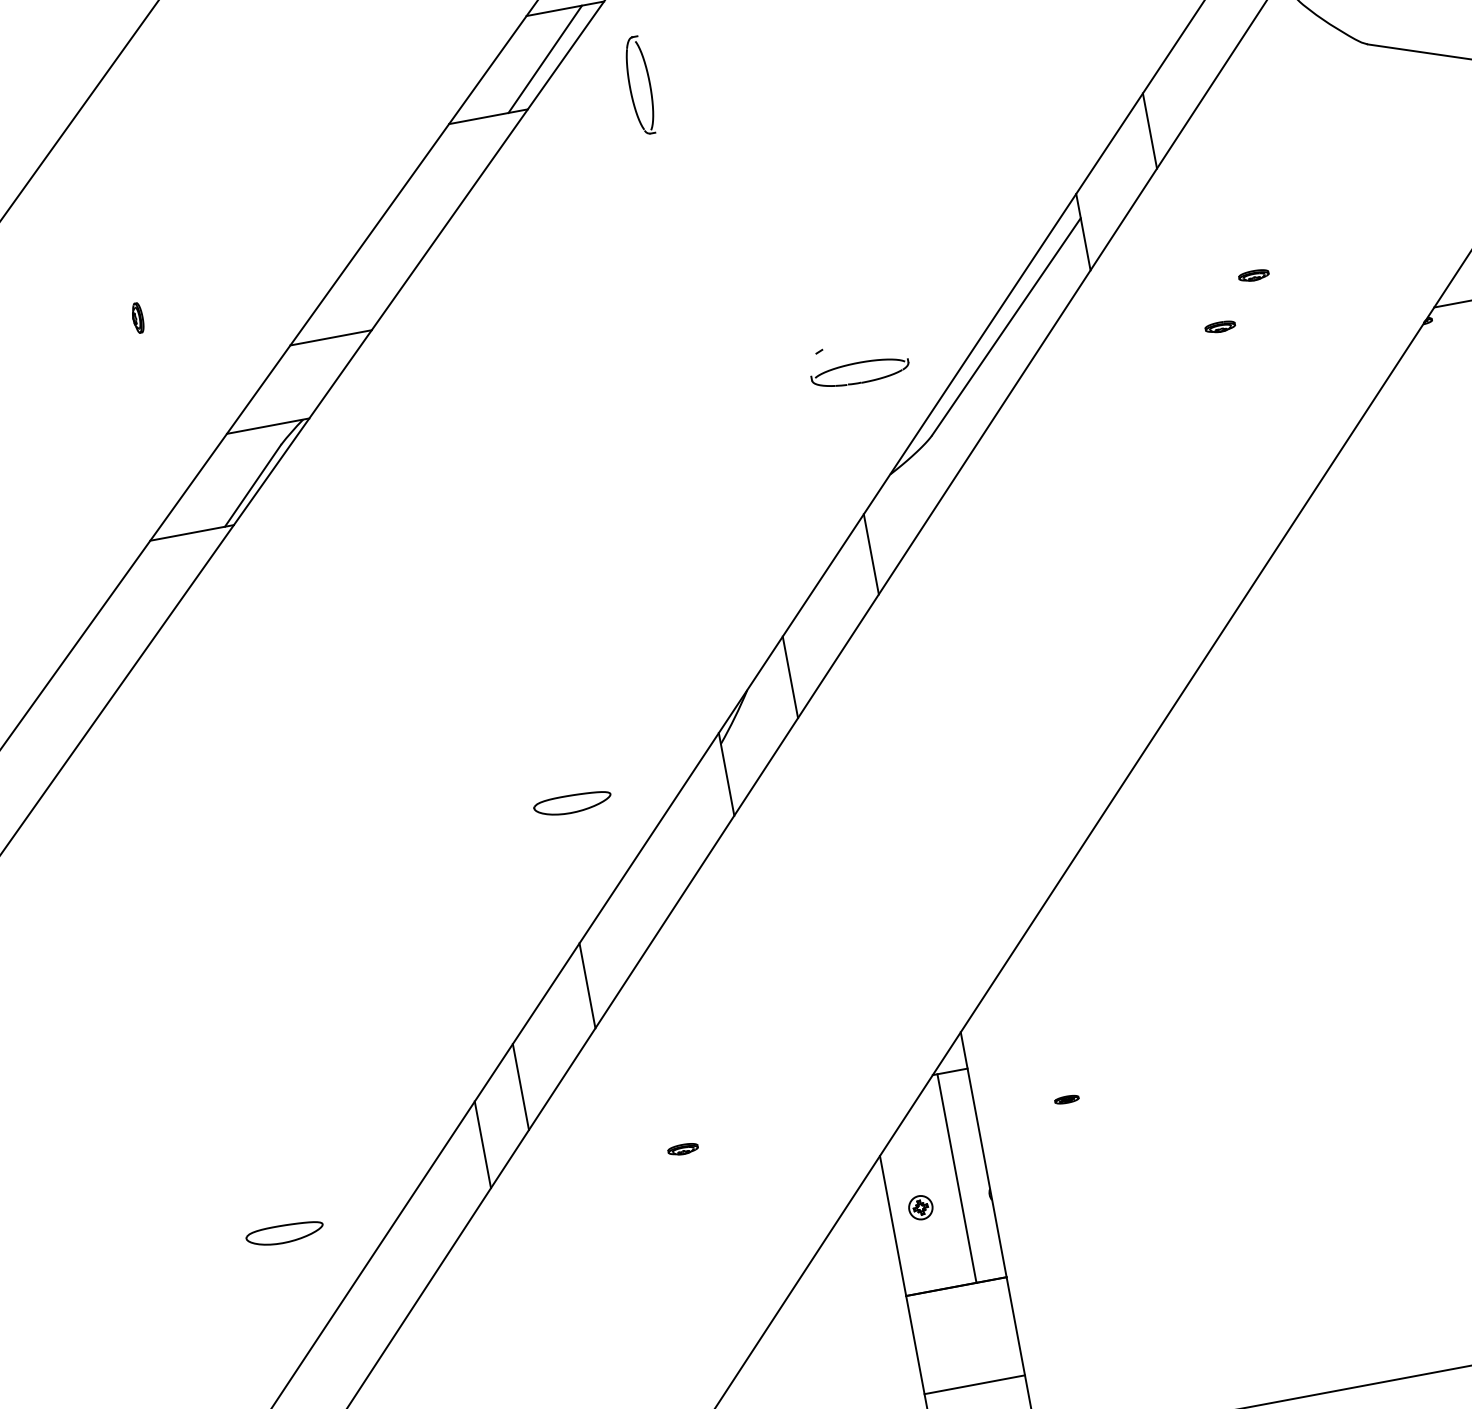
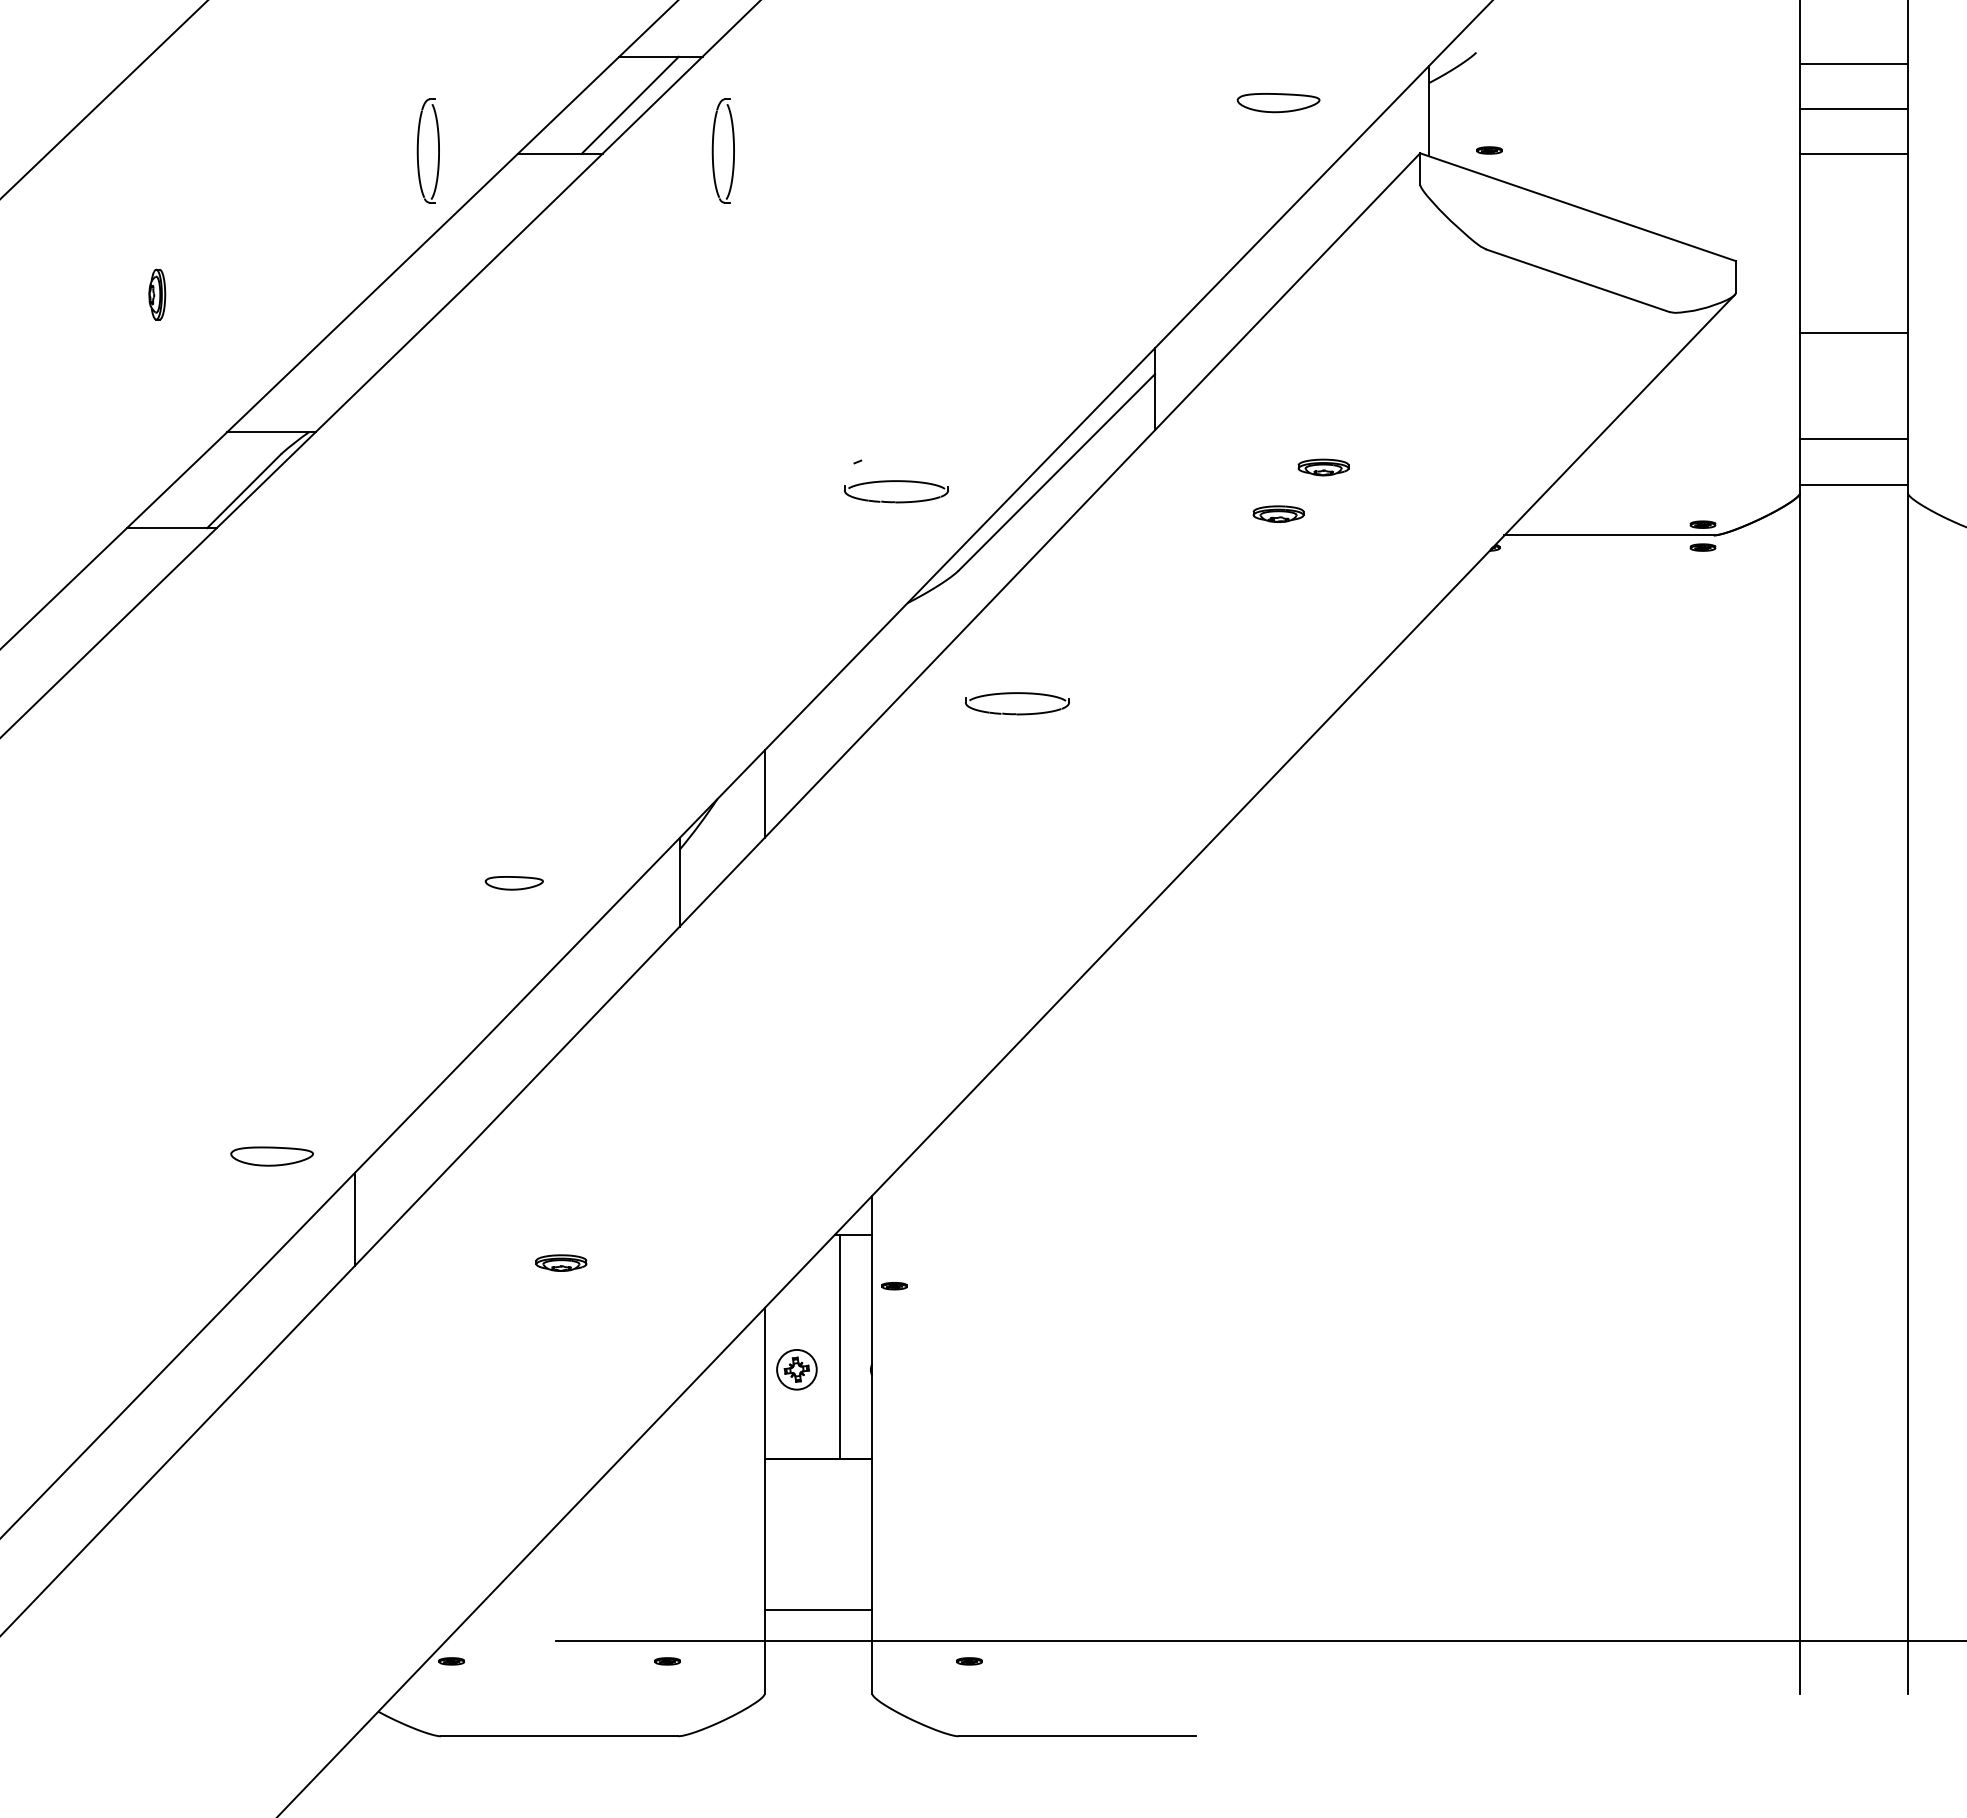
line: (1149, 130) -> (1243, 296), removed
part: (355, 138) -> (418, 150), added
part: (1253, 275) -> (1323, 467), size x1.6
part: (138, 317) -> (157, 294), size x1.6
part: (1220, 327) -> (1278, 514), size x1.6
line: (330, 337) -> (353, 352), removed
part: (1012, 539) -> (1021, 694), added
line: (871, 554) -> (872, 682), removed
part: (573, 804) -> (514, 883), size x0.7
line: (587, 985) -> (494, 1074), removed
line: (520, 1086) -> (405, 1166), removed
part: (1066, 1100) -> (894, 1286), moved
part: (683, 1149) -> (561, 1263), size x1.6
part: (920, 1207) -> (796, 1369), size x1.6
part: (284, 1233) -> (271, 1156), moved
line: (974, 1385) -> (818, 1564), removed

